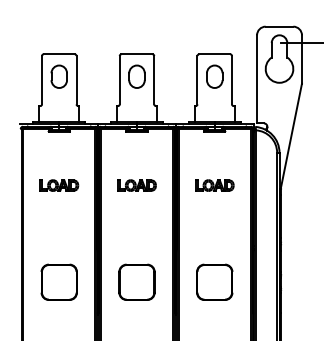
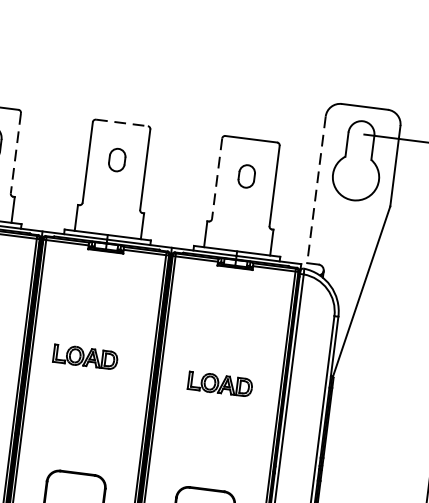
line: (137, 54) -> (122, 123), solid -> dashed
part: (136, 76) -> (116, 159), size x0.6
part: (214, 76) -> (246, 176), size x0.6
line: (257, 79) -> (317, 190), solid -> dashed
line: (76, 80) -> (15, 153), solid -> dashed
line: (197, 80) -> (217, 179), solid -> dashed
part: (136, 185) -> (84, 356), moved
part: (214, 185) -> (219, 384), moved

